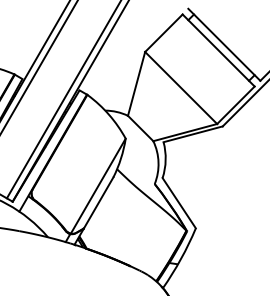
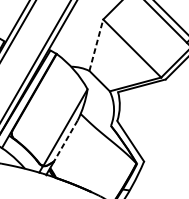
line: (136, 83) -> (96, 44), solid -> dashed
line: (98, 203) -> (65, 141), solid -> dashed

